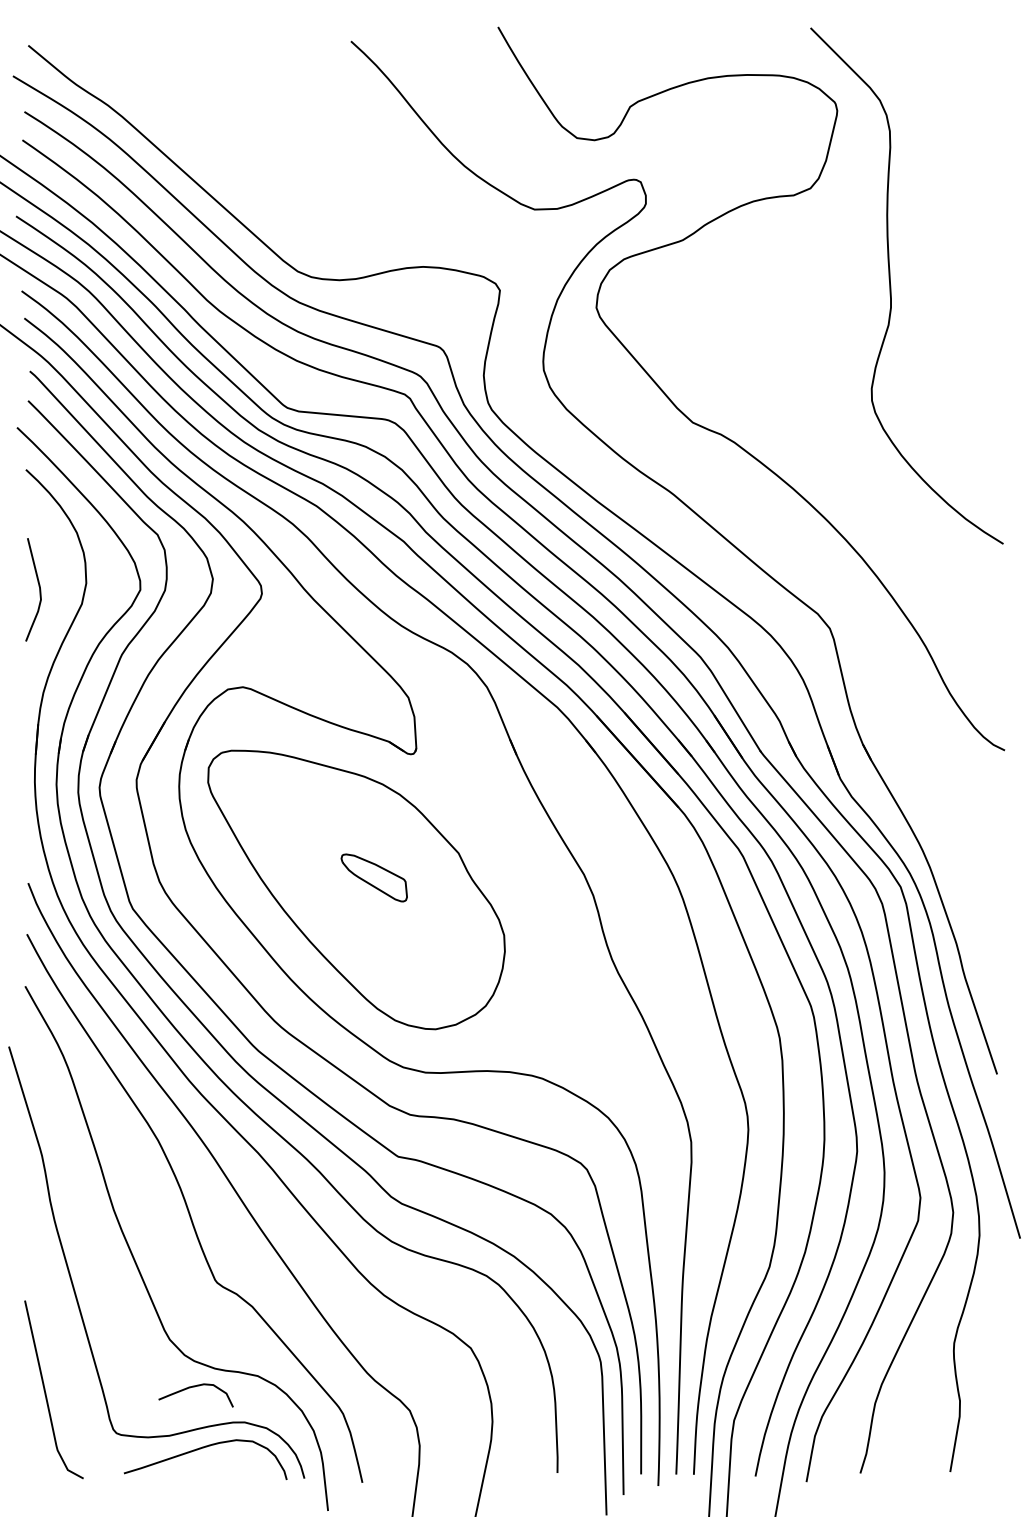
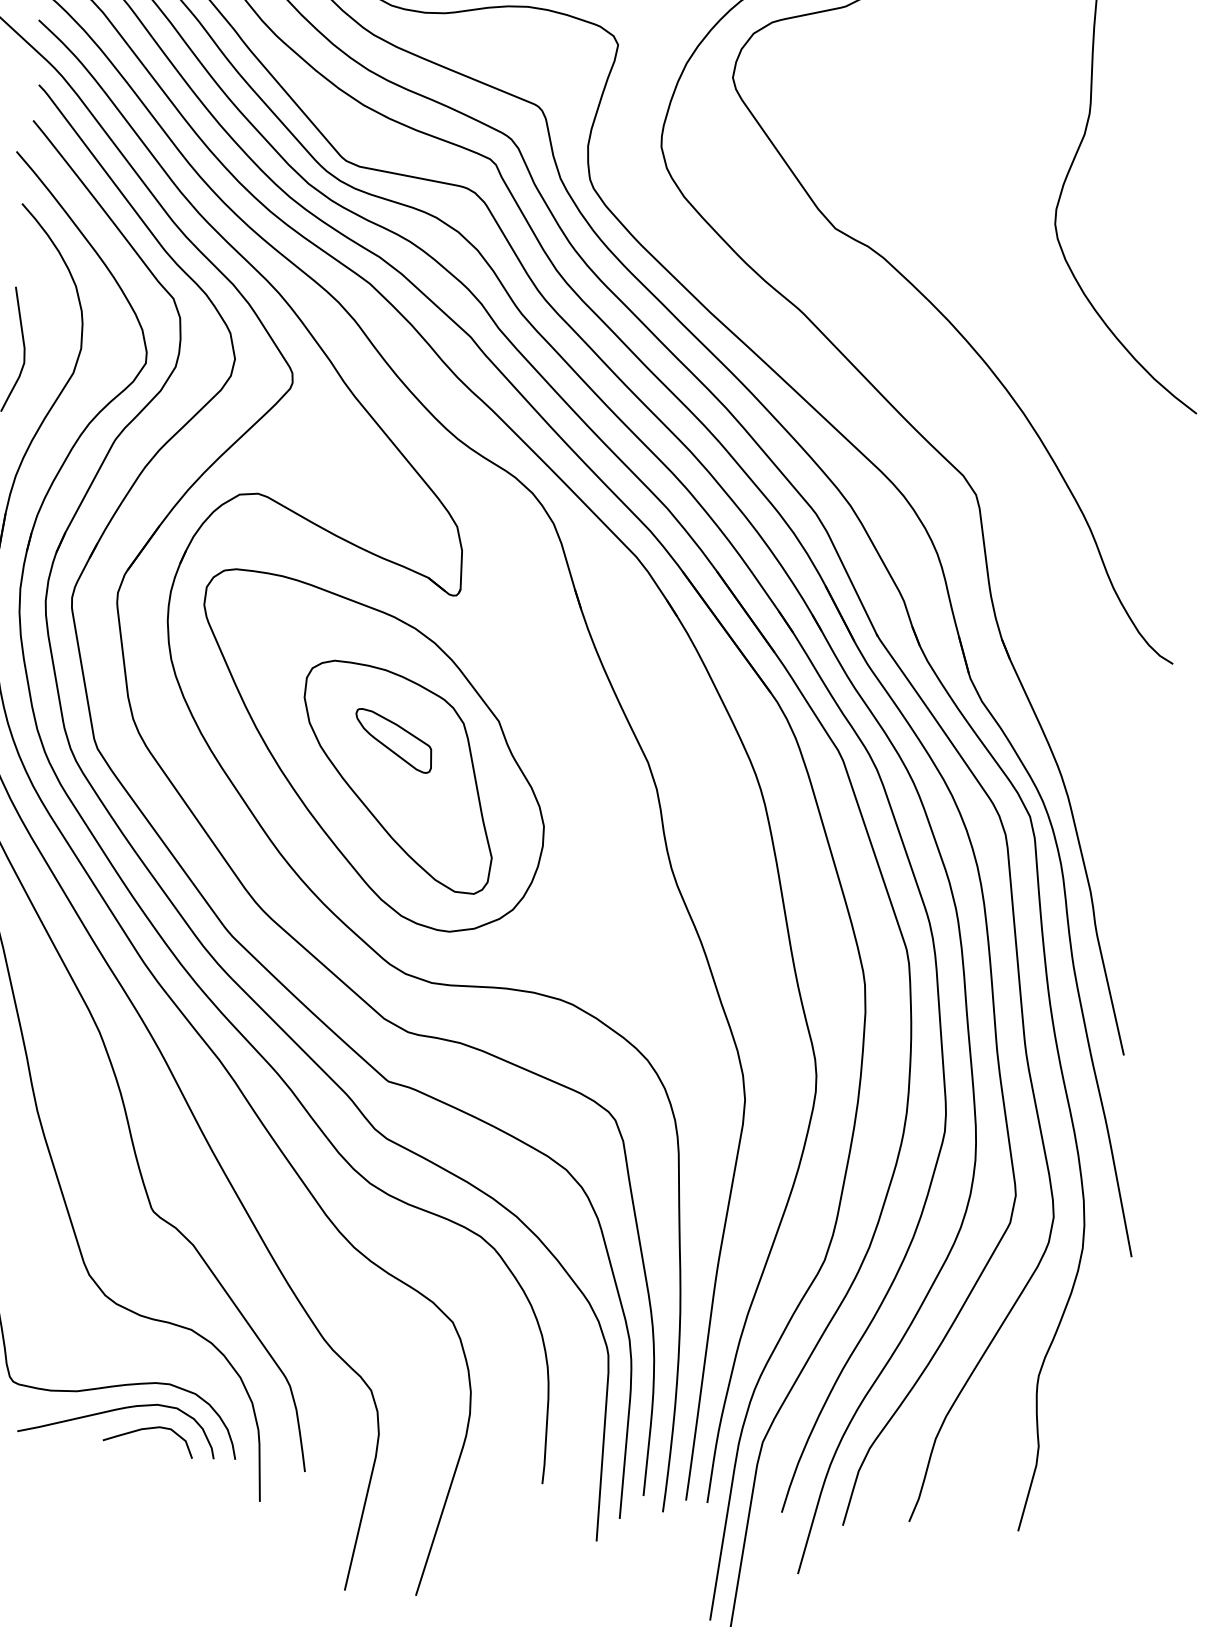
part: (381, 906) -> (398, 776), added
curve: (195, 1387) -> (148, 1430), moved

